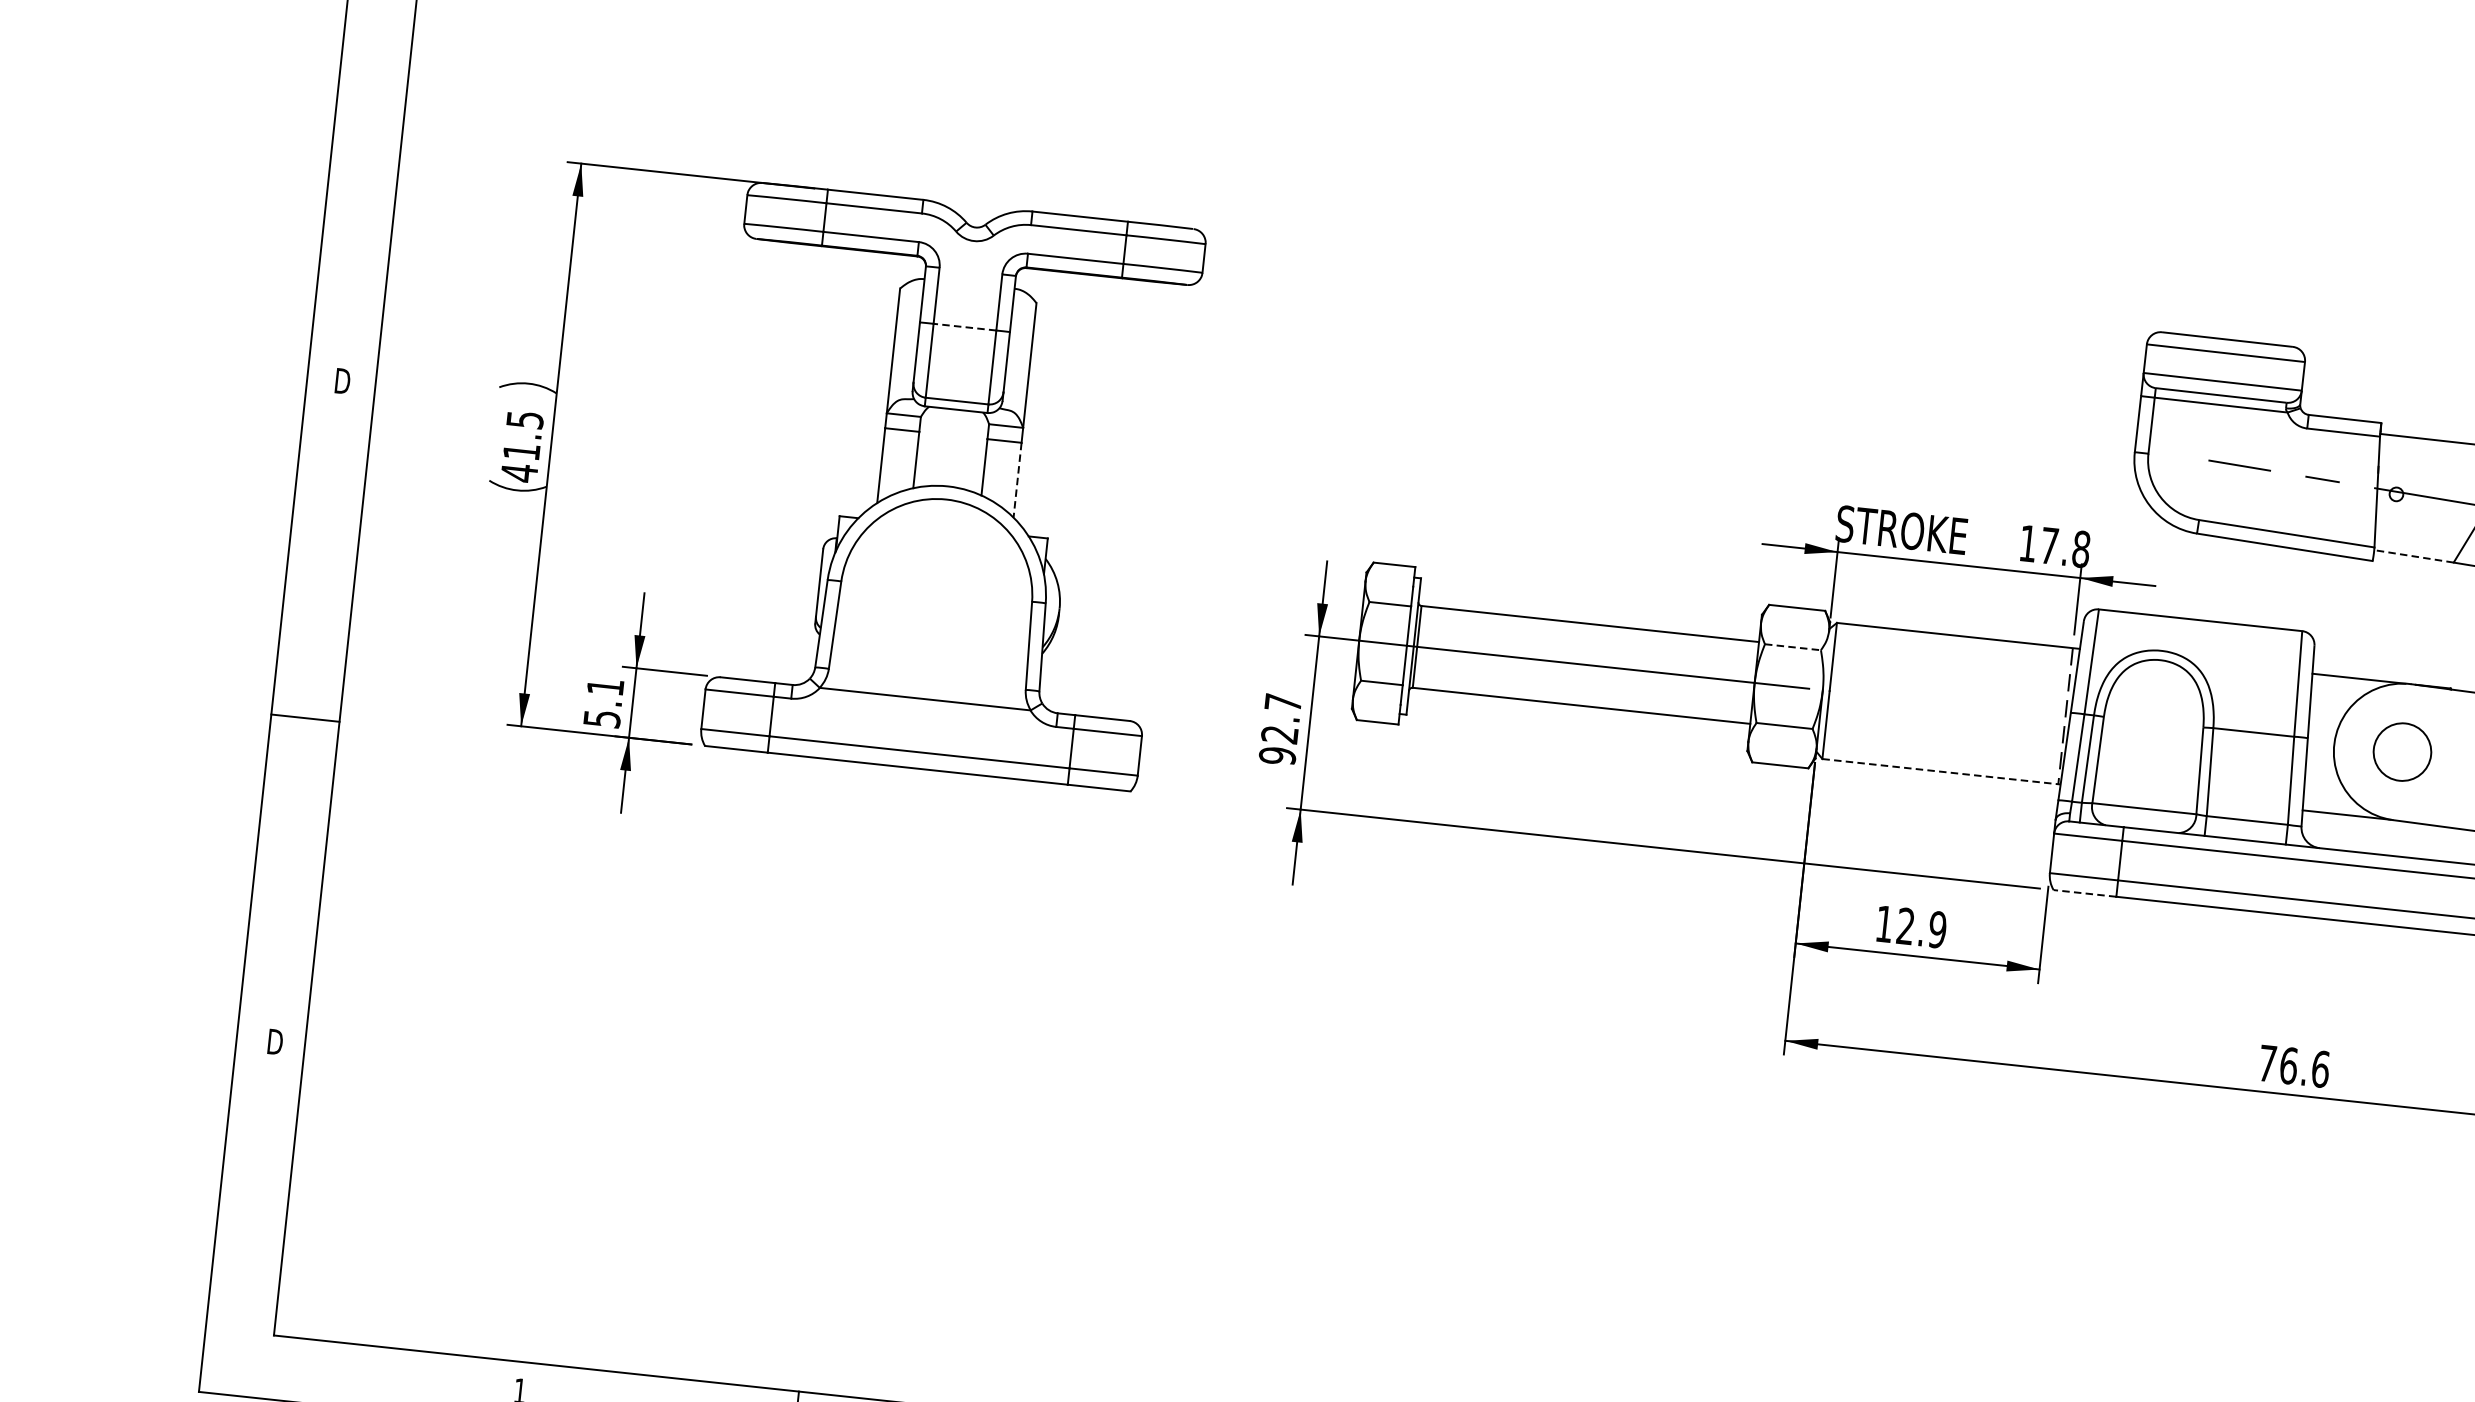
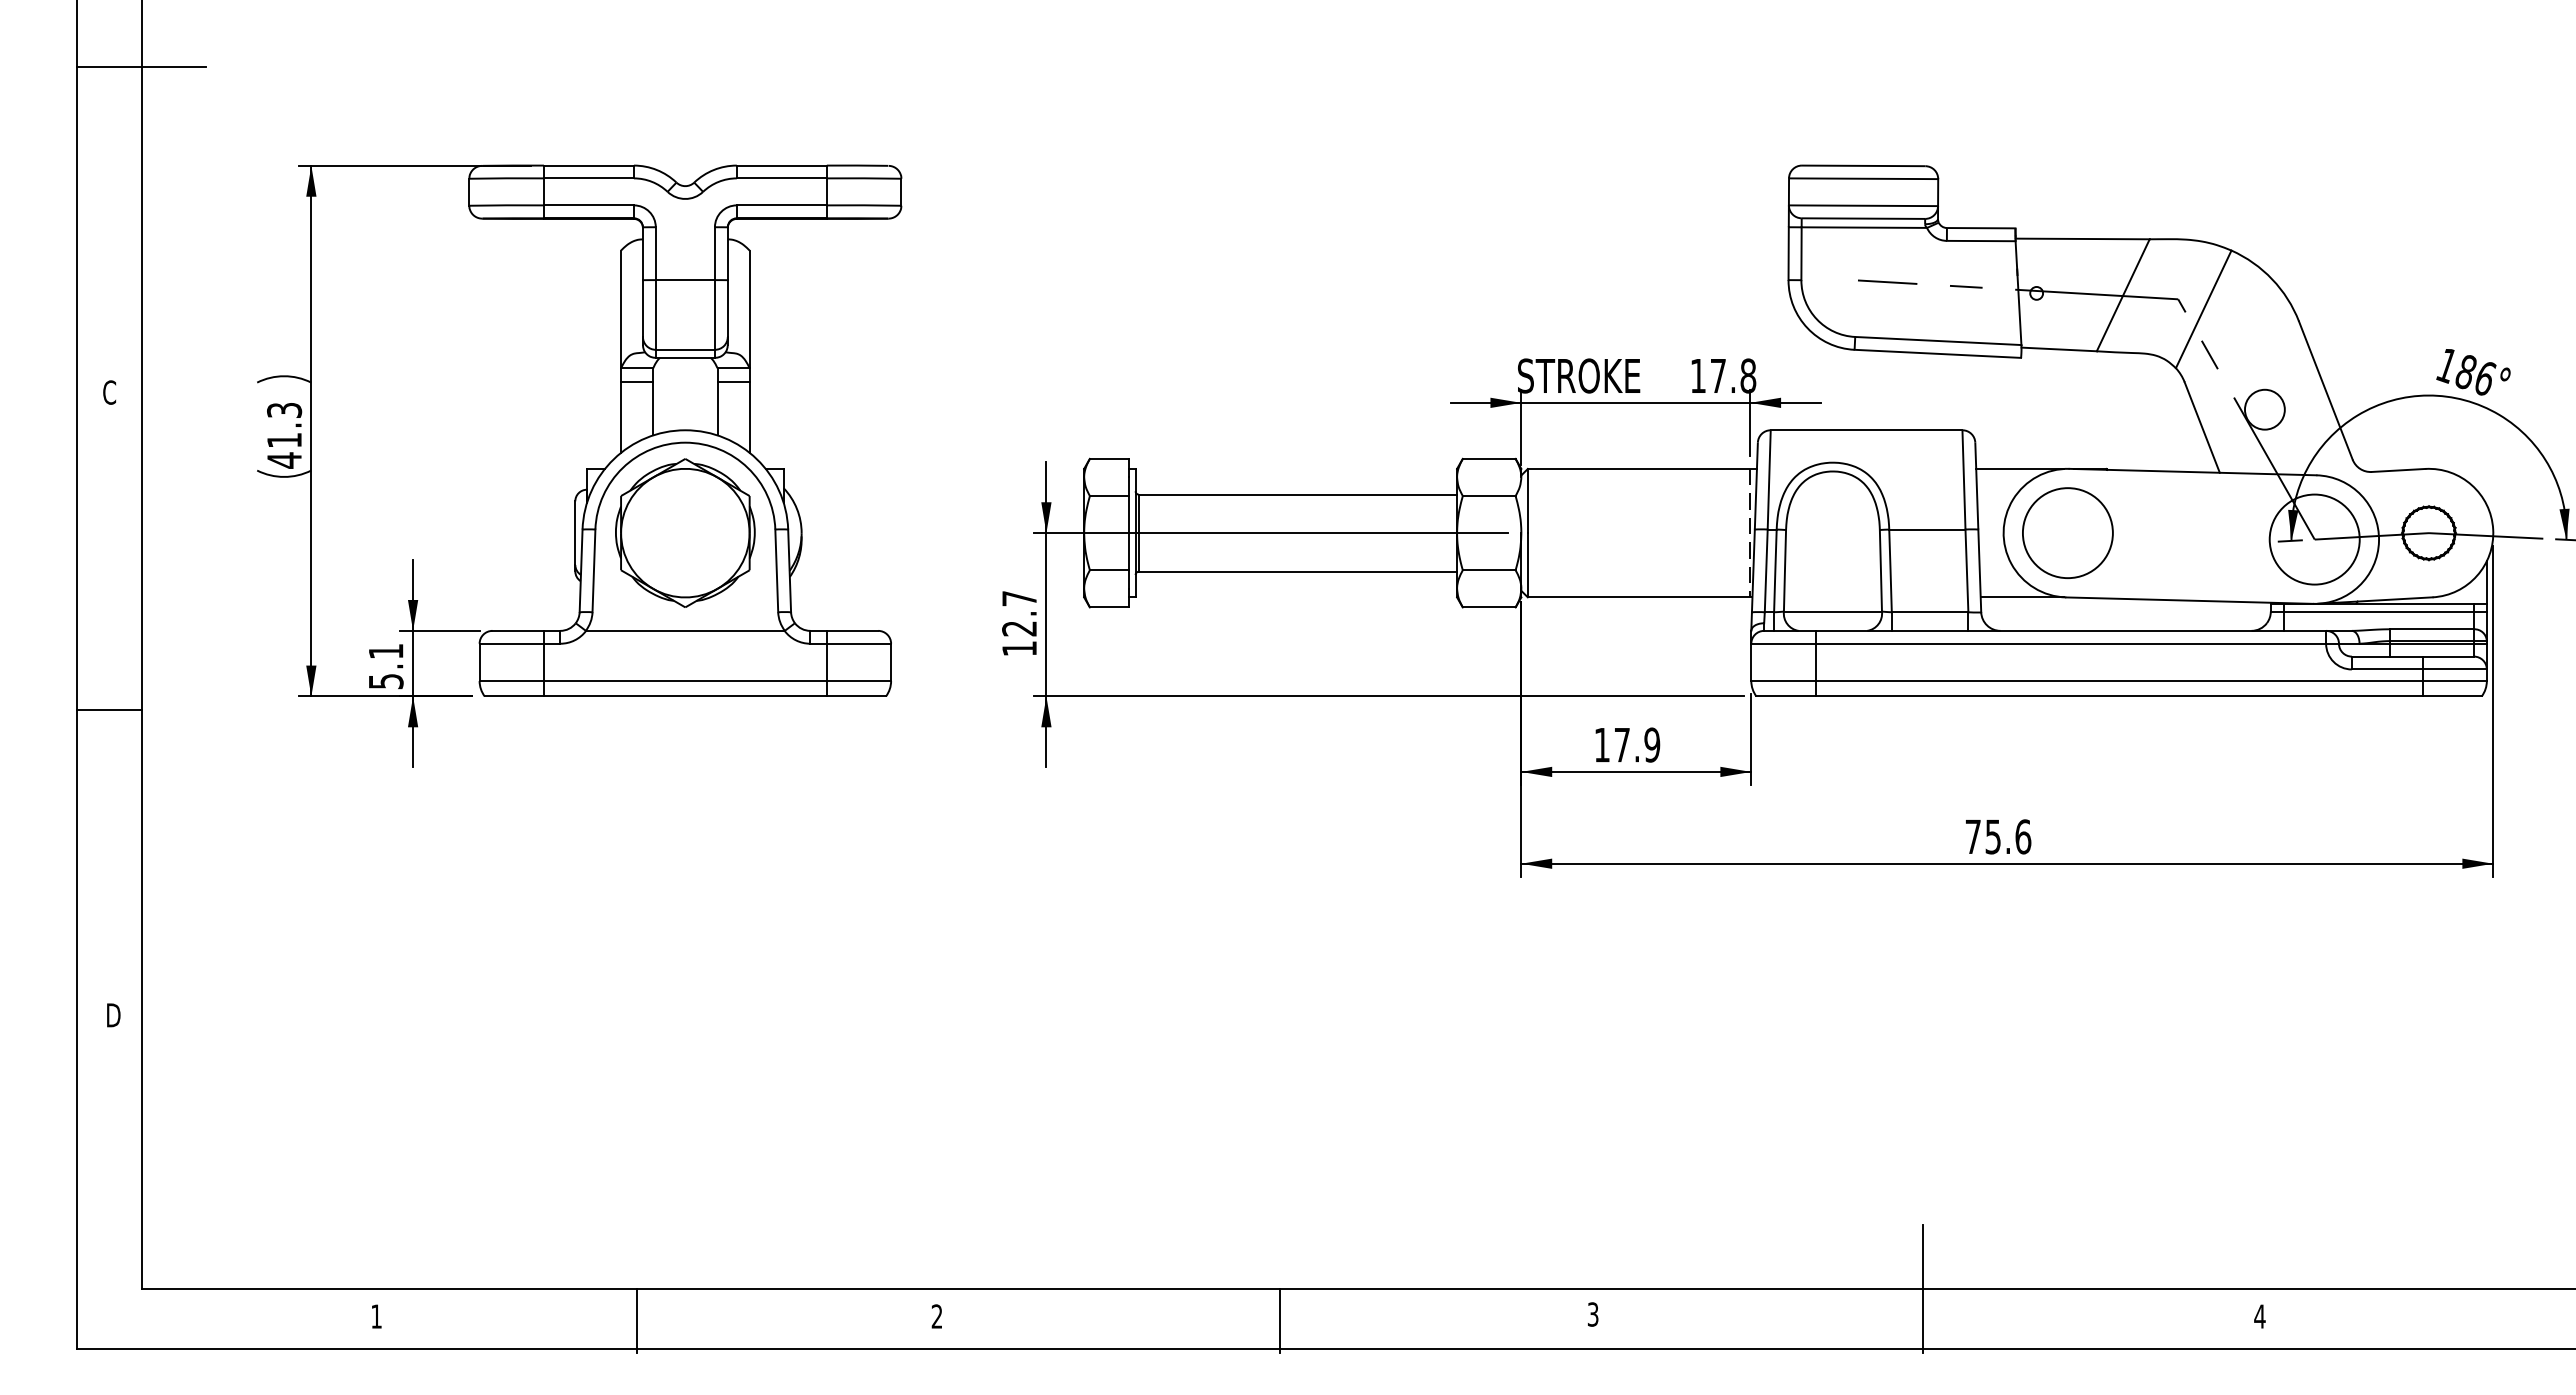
line: (412, 40) -> (141, 67), added
line: (965, 327) -> (685, 280), dashed -> solid
text: (342, 381) -> (110, 392), D -> C
text: (525, 420) -> (284, 410), 41.5 -> 41.3
line: (1017, 481) -> (749, 418), dashed -> solid
line: (2414, 556) -> (2059, 349), dashed -> solid
part: (936, 594) -> (685, 532), added
line: (1793, 647) -> (1489, 496), dashed -> solid
circle: (2402, 751) -> (2067, 532), size x1.67
text: (1277, 755) -> (1019, 648), 92.7 -> 12.7
line: (1941, 771) -> (1640, 597), dashed -> solid
line: (2085, 893) -> (1786, 696), dashed -> solid
text: (1905, 925) -> (1621, 744), 12.9 -> 17.9
text: (2289, 1065) -> (1993, 836), 76.6 -> 75.6

